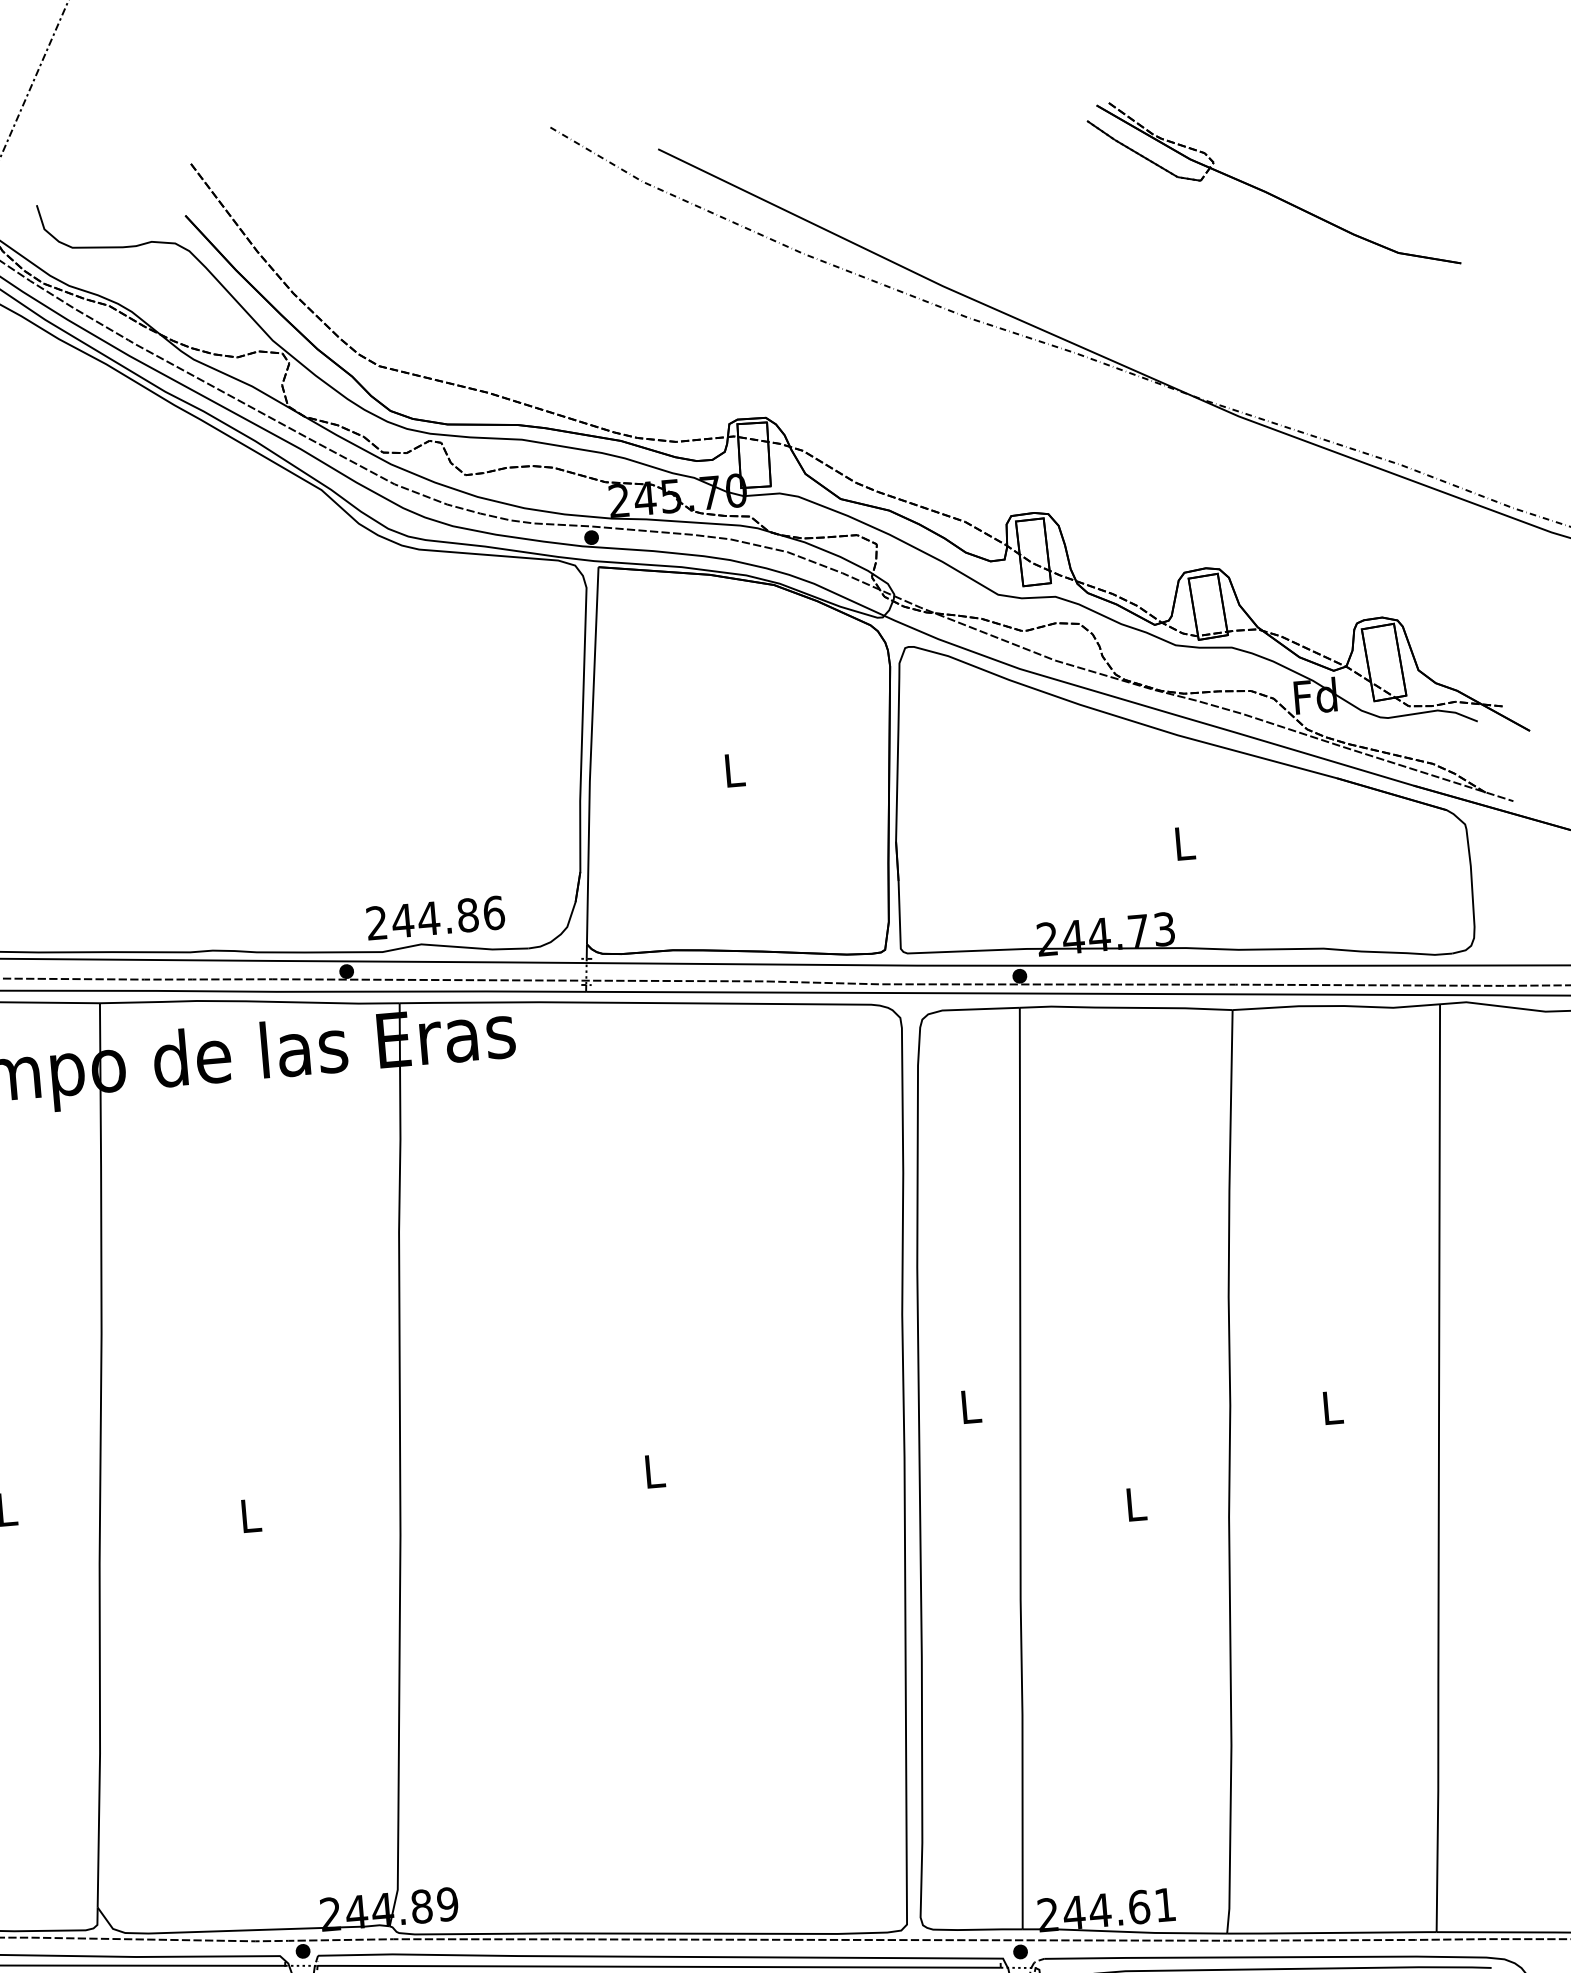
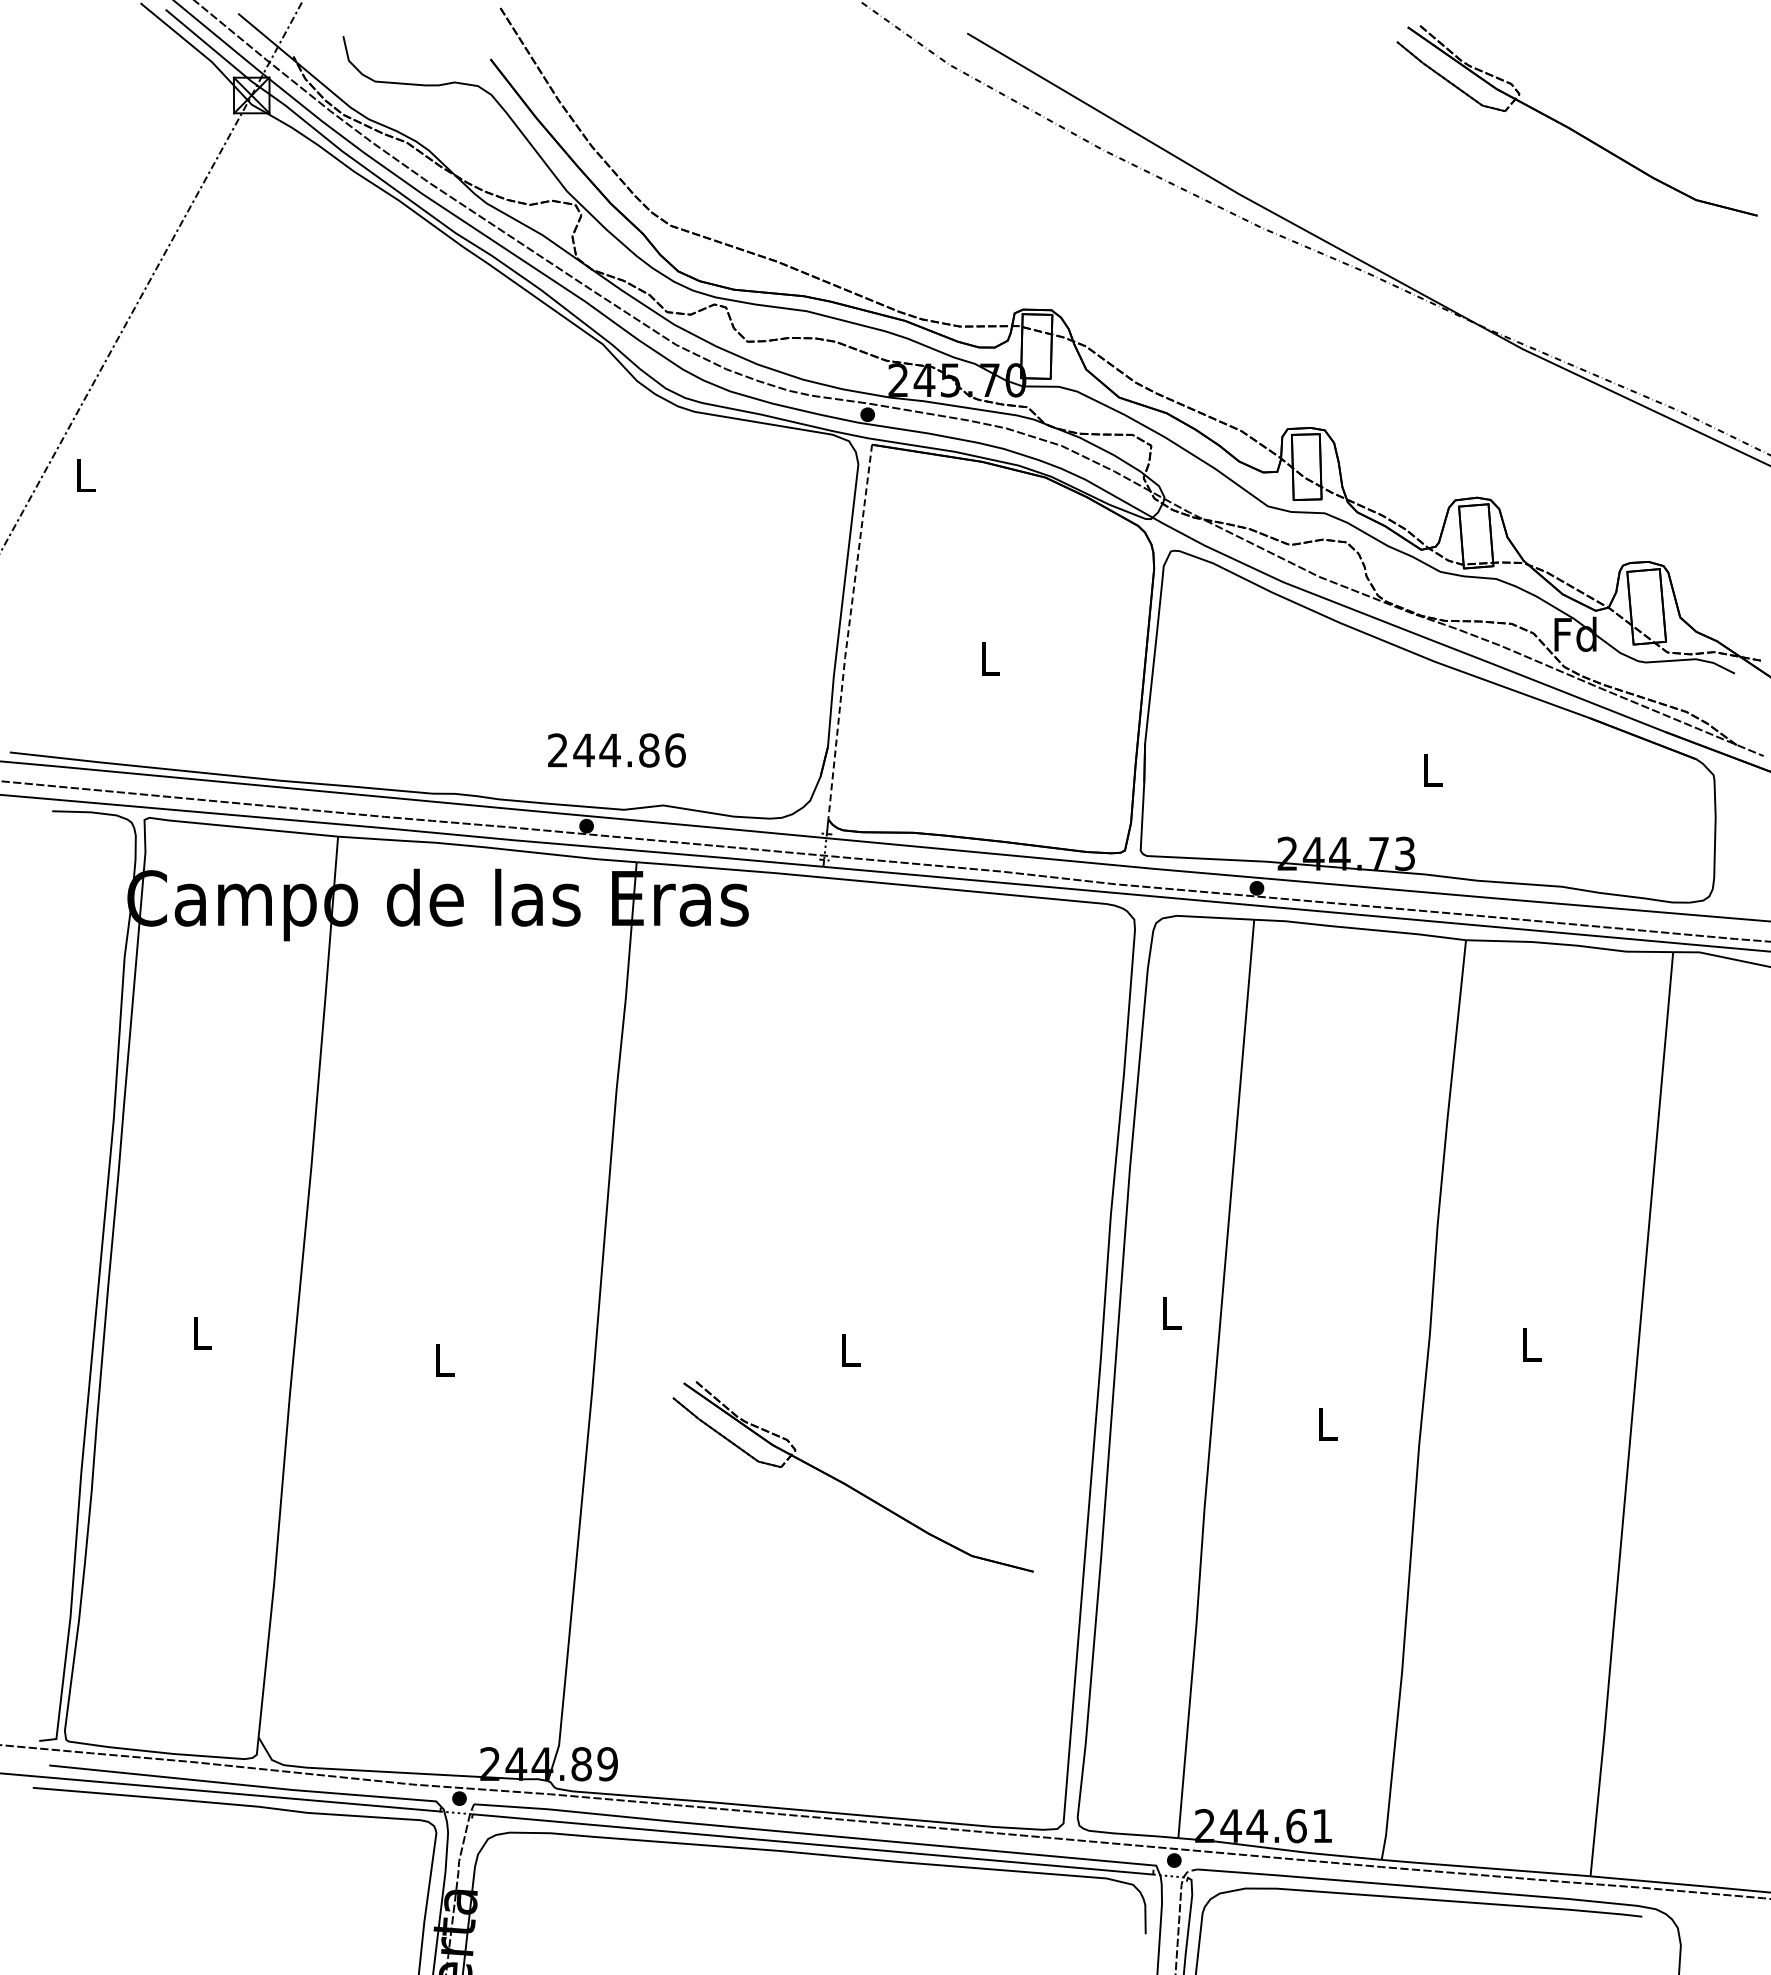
line: (591, 756) -> (848, 632), solid -> dashed
text: (435, 918) -> (616, 750), moved
part: (661, 1604) -> (846, 1483), added

